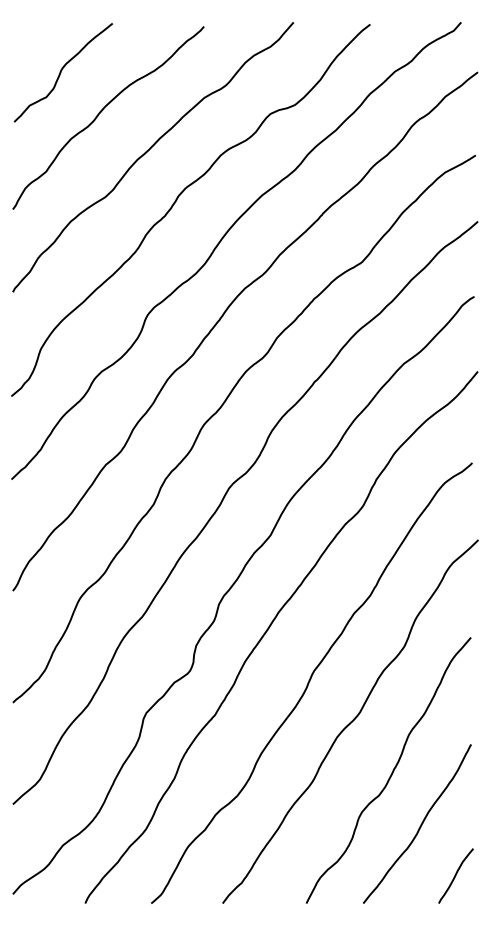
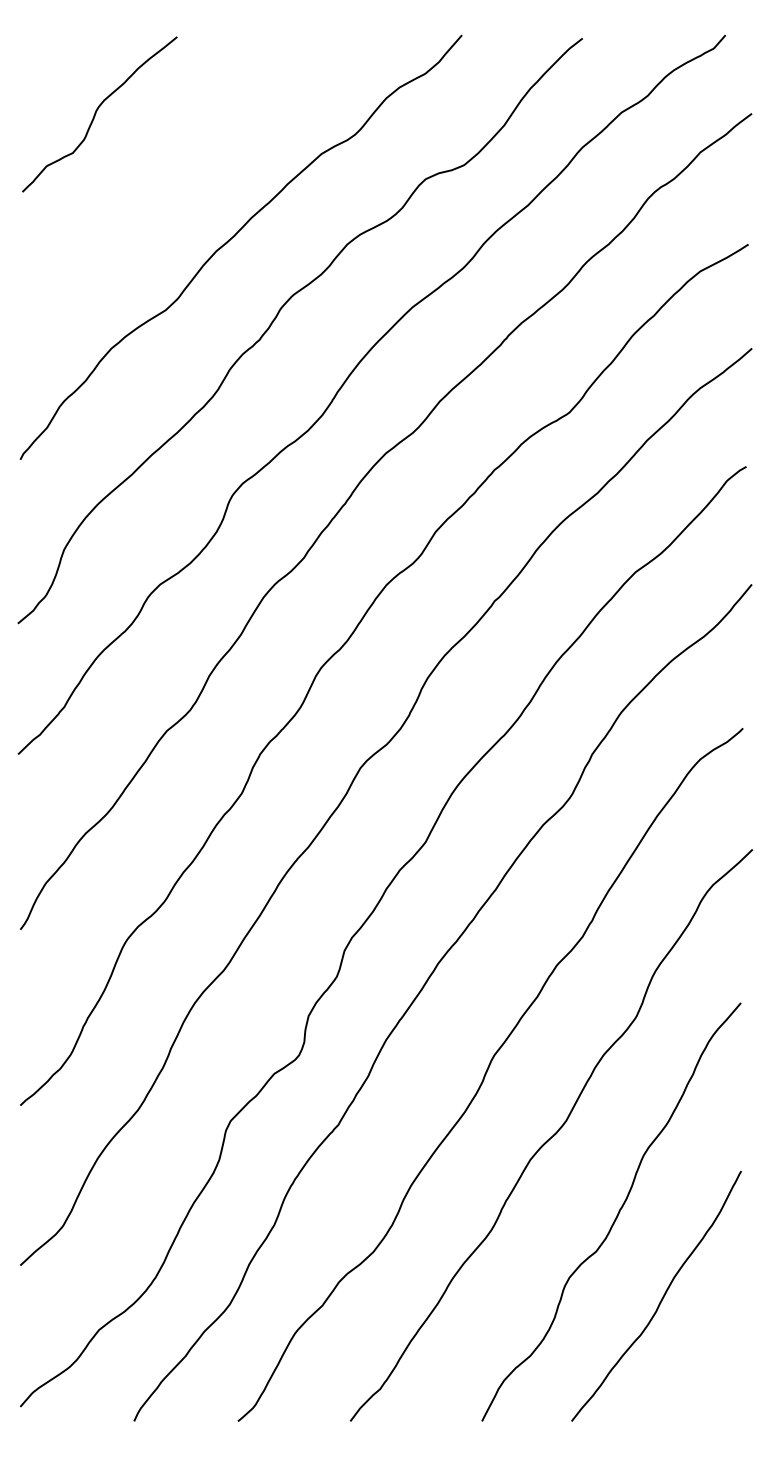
curve: (102, 111) -> (161, 175), removed
curve: (455, 875) -> (716, 1377), removed

